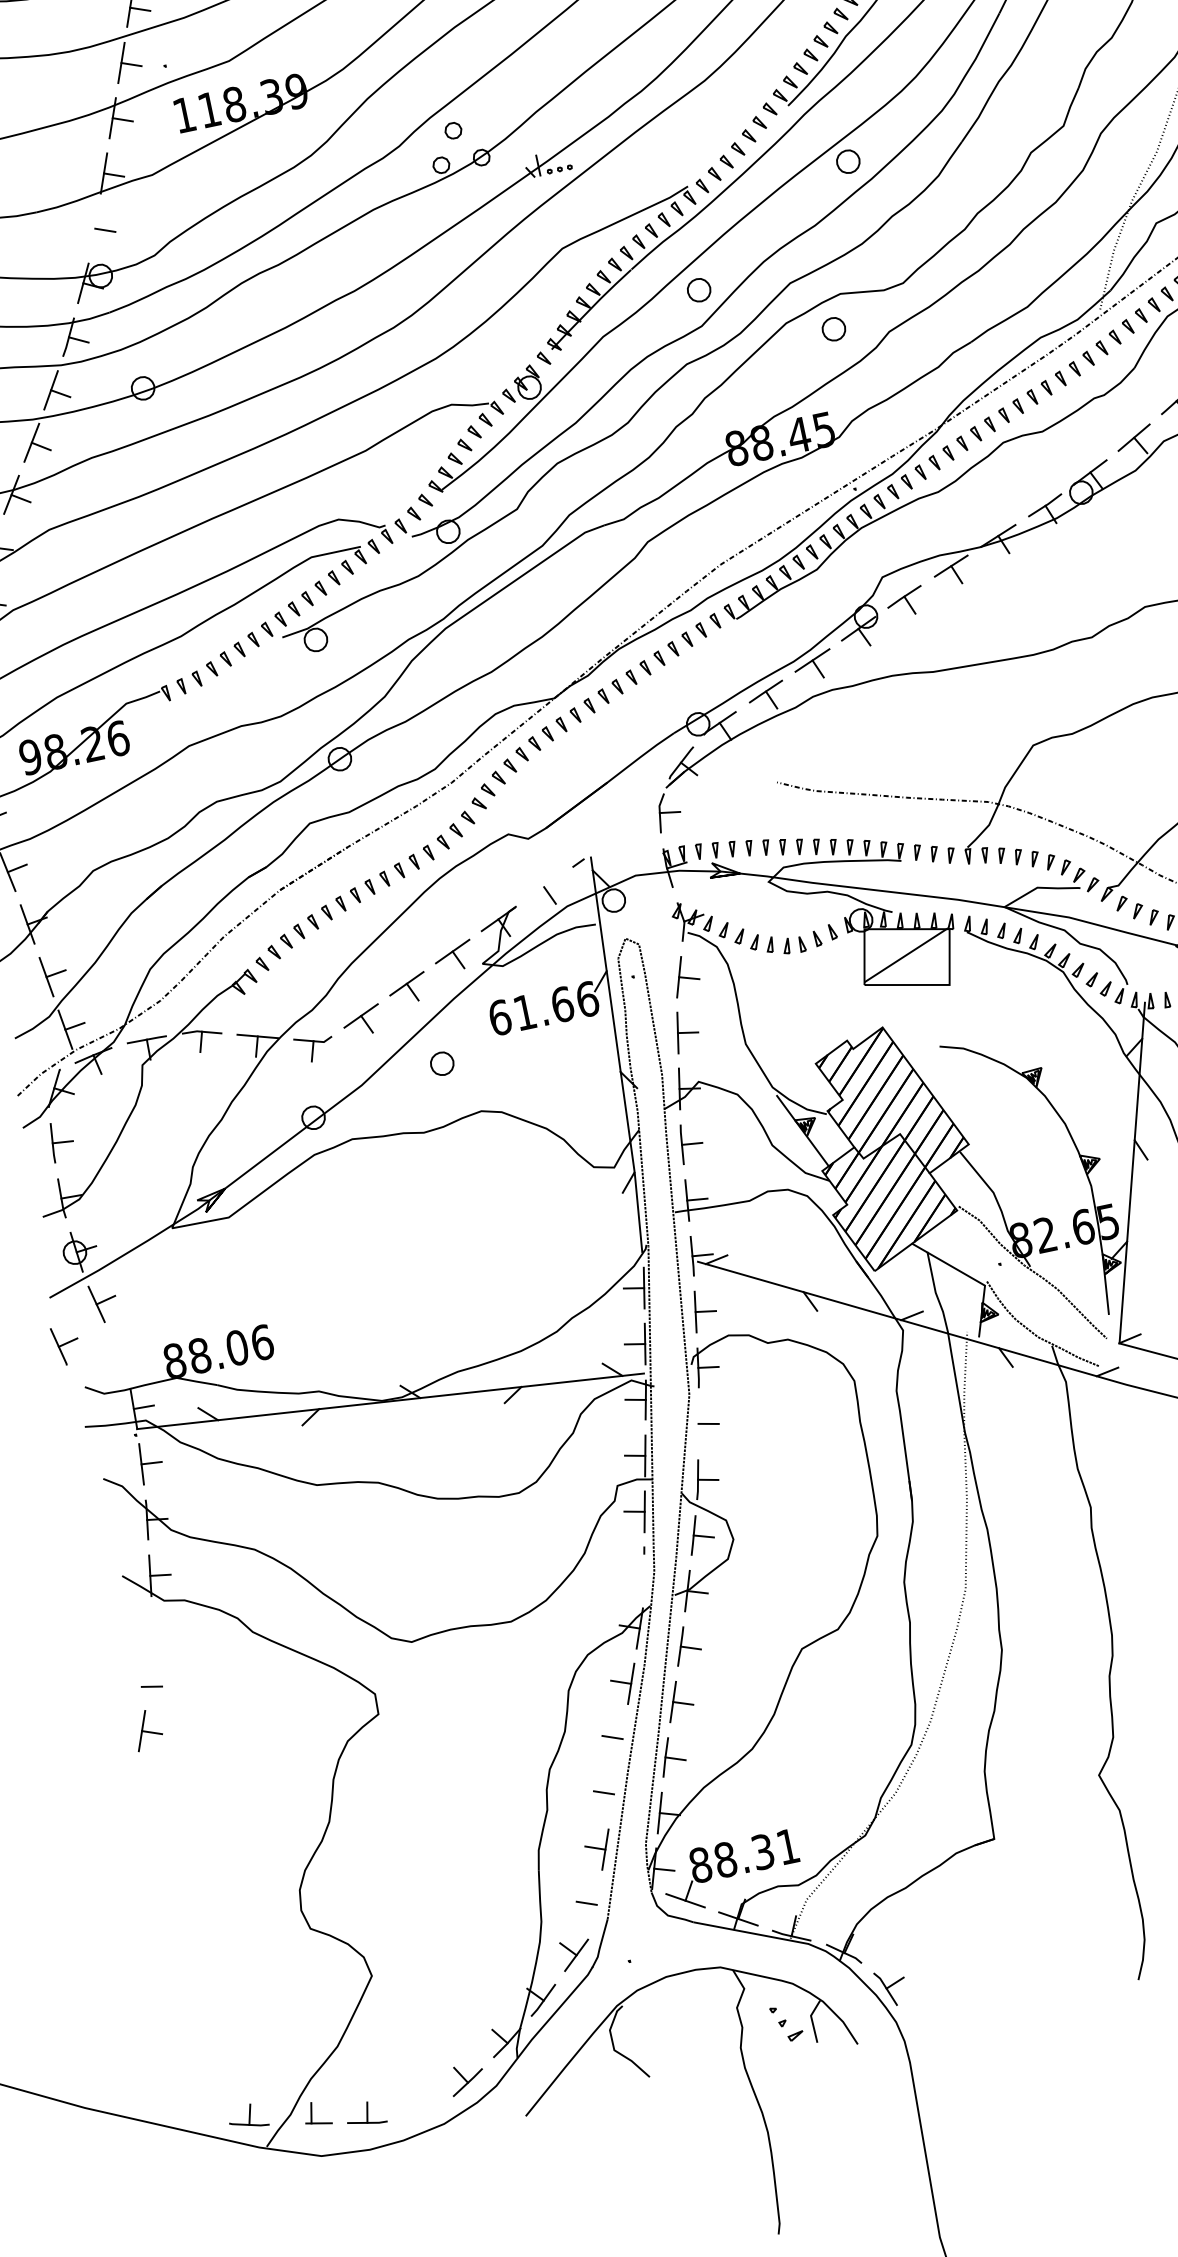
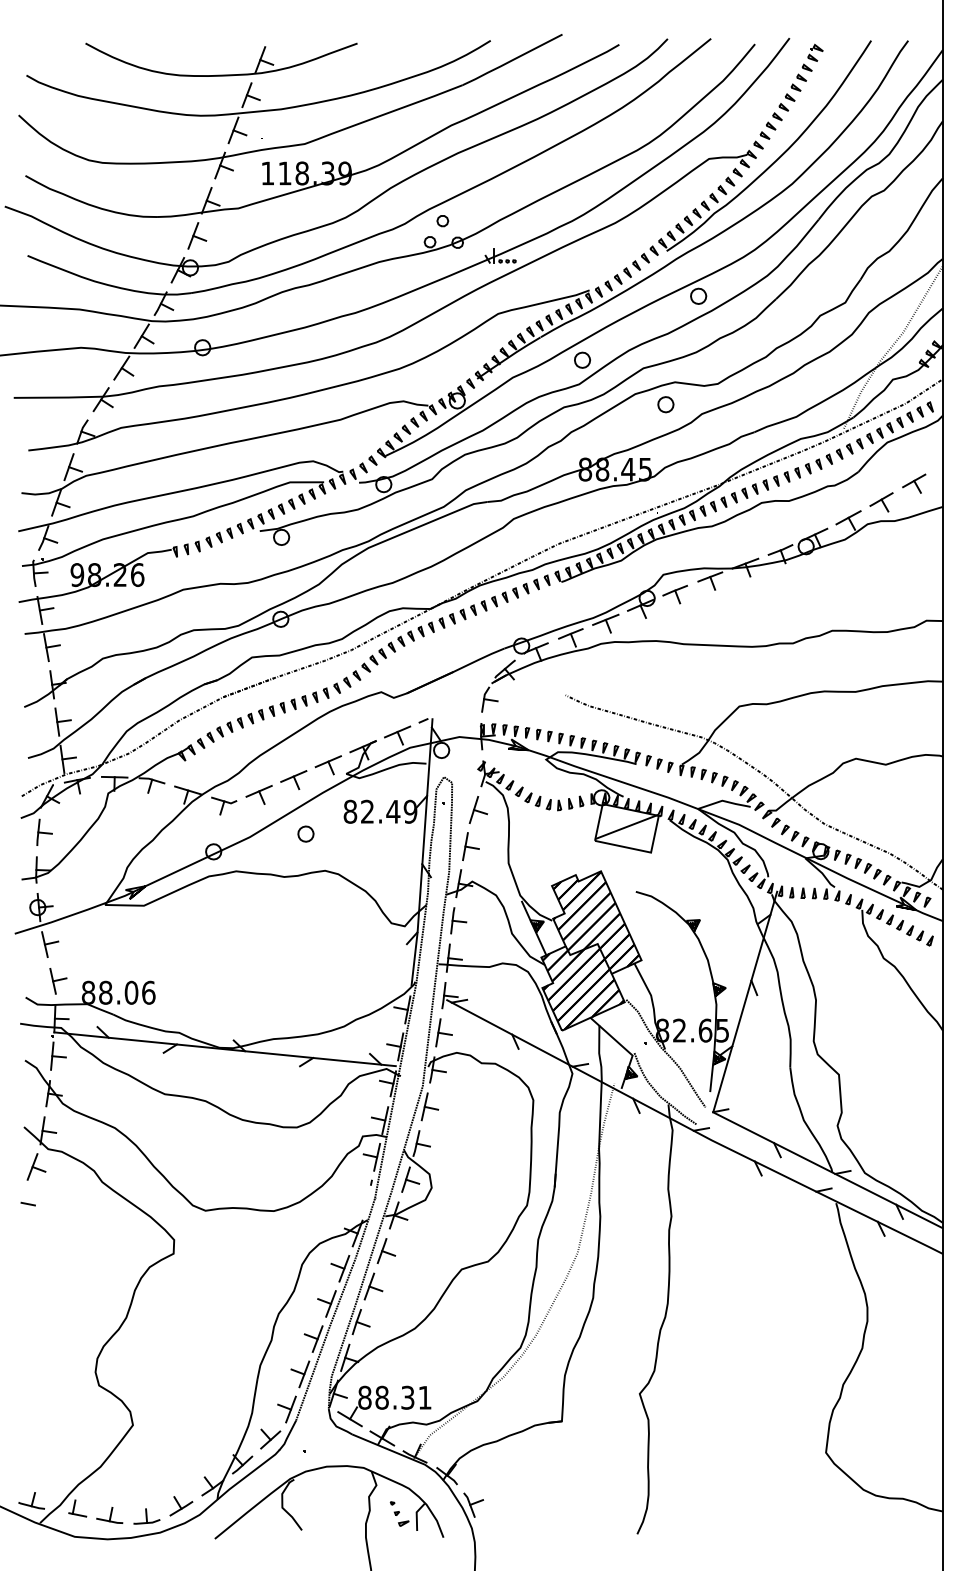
line: (95, 228) -> (193, 235), added
line: (543, 886) -> (397, 731), added
text: (543, 1008) -> (380, 811), 61.66 -> 82.49
part: (66, 1345) -> (58, 981), moved
line: (698, 1423) -> (424, 1106), added
part: (147, 1729) -> (36, 1166), moved
line: (621, 1738) -> (330, 1303), added
line: (613, 1793) -> (317, 1338), added
line: (596, 1904) -> (290, 1409), added
part: (419, 2104) -> (146, 1516), added

